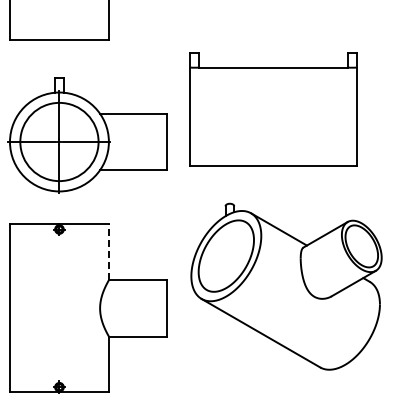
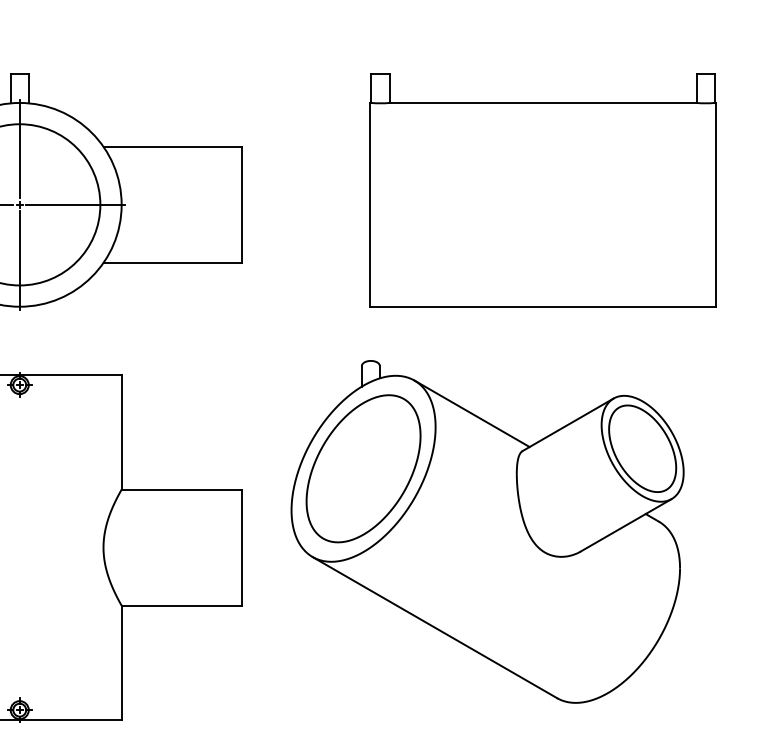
part: (273, 109) -> (543, 189), moved
line: (108, 252) -> (120, 432), dashed -> solid
part: (286, 286) -> (487, 531), moved

